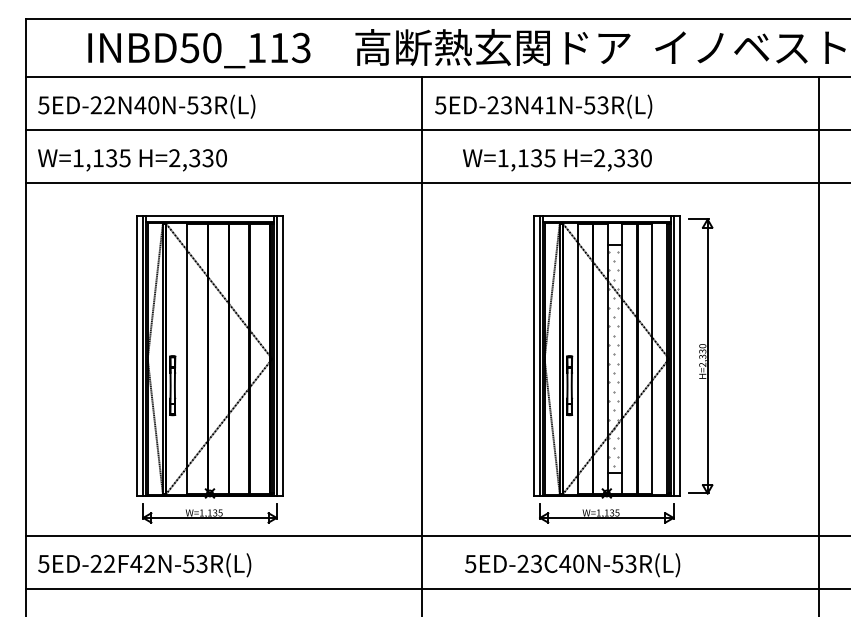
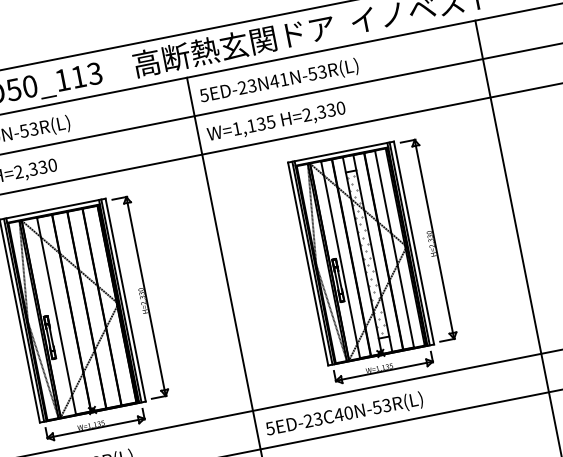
text: (557, 160) -> (276, 122), moved
part: (303, 356) -> (140, 297), added
text: (572, 565) -> (344, 415), moved

